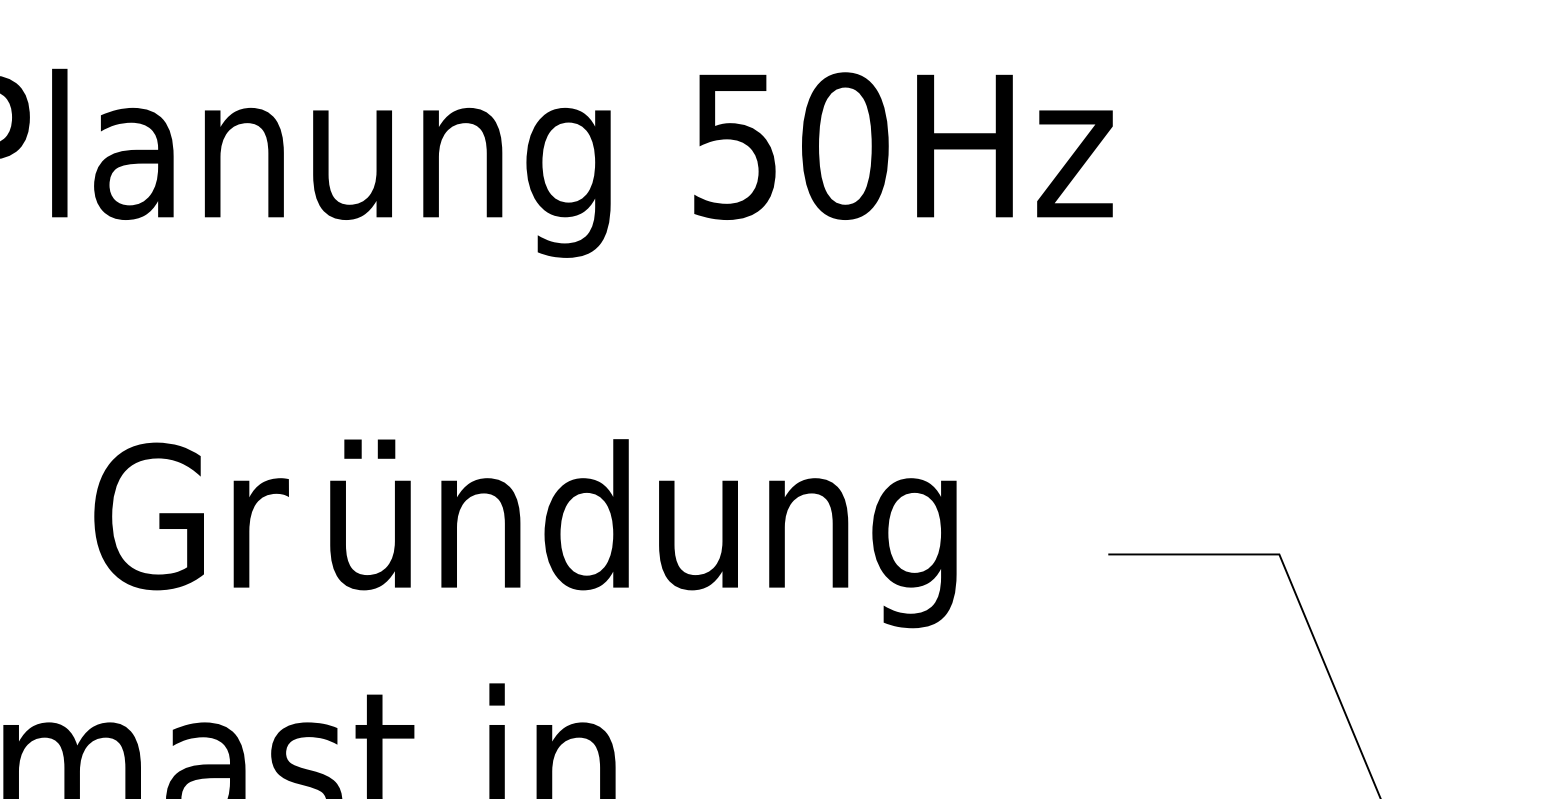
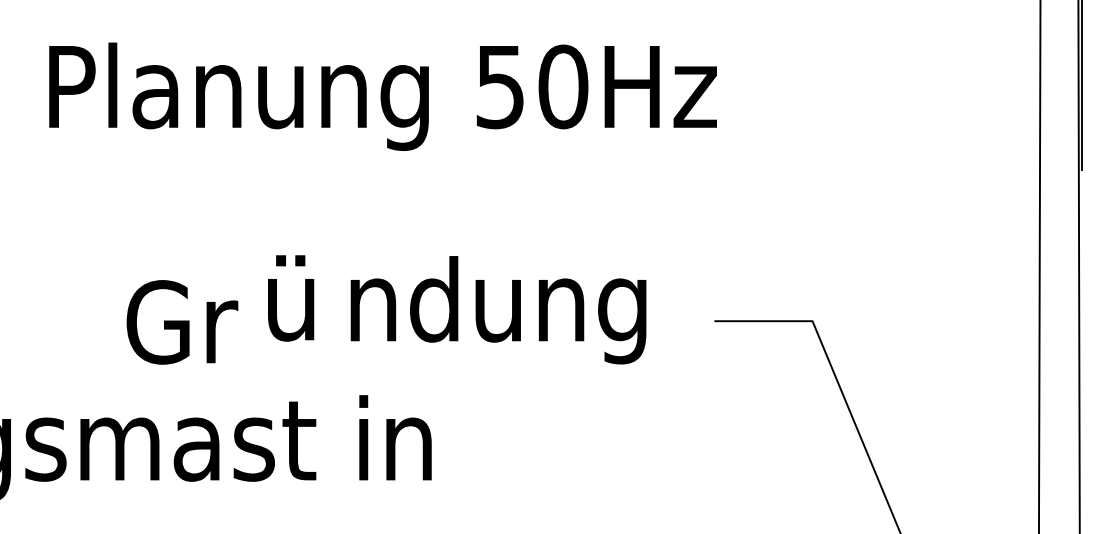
text: (191, 516) -> (182, 322), moved
text: (698, 534) -> (498, 310), moved

